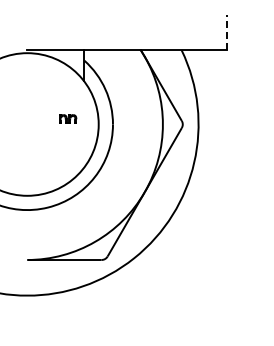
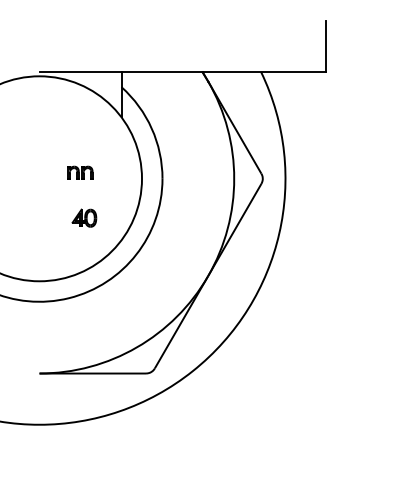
line: (227, 32) -> (327, 46), dashed -> solid
part: (68, 118) -> (81, 171), moved
part: (58, 151) -> (84, 217), added

